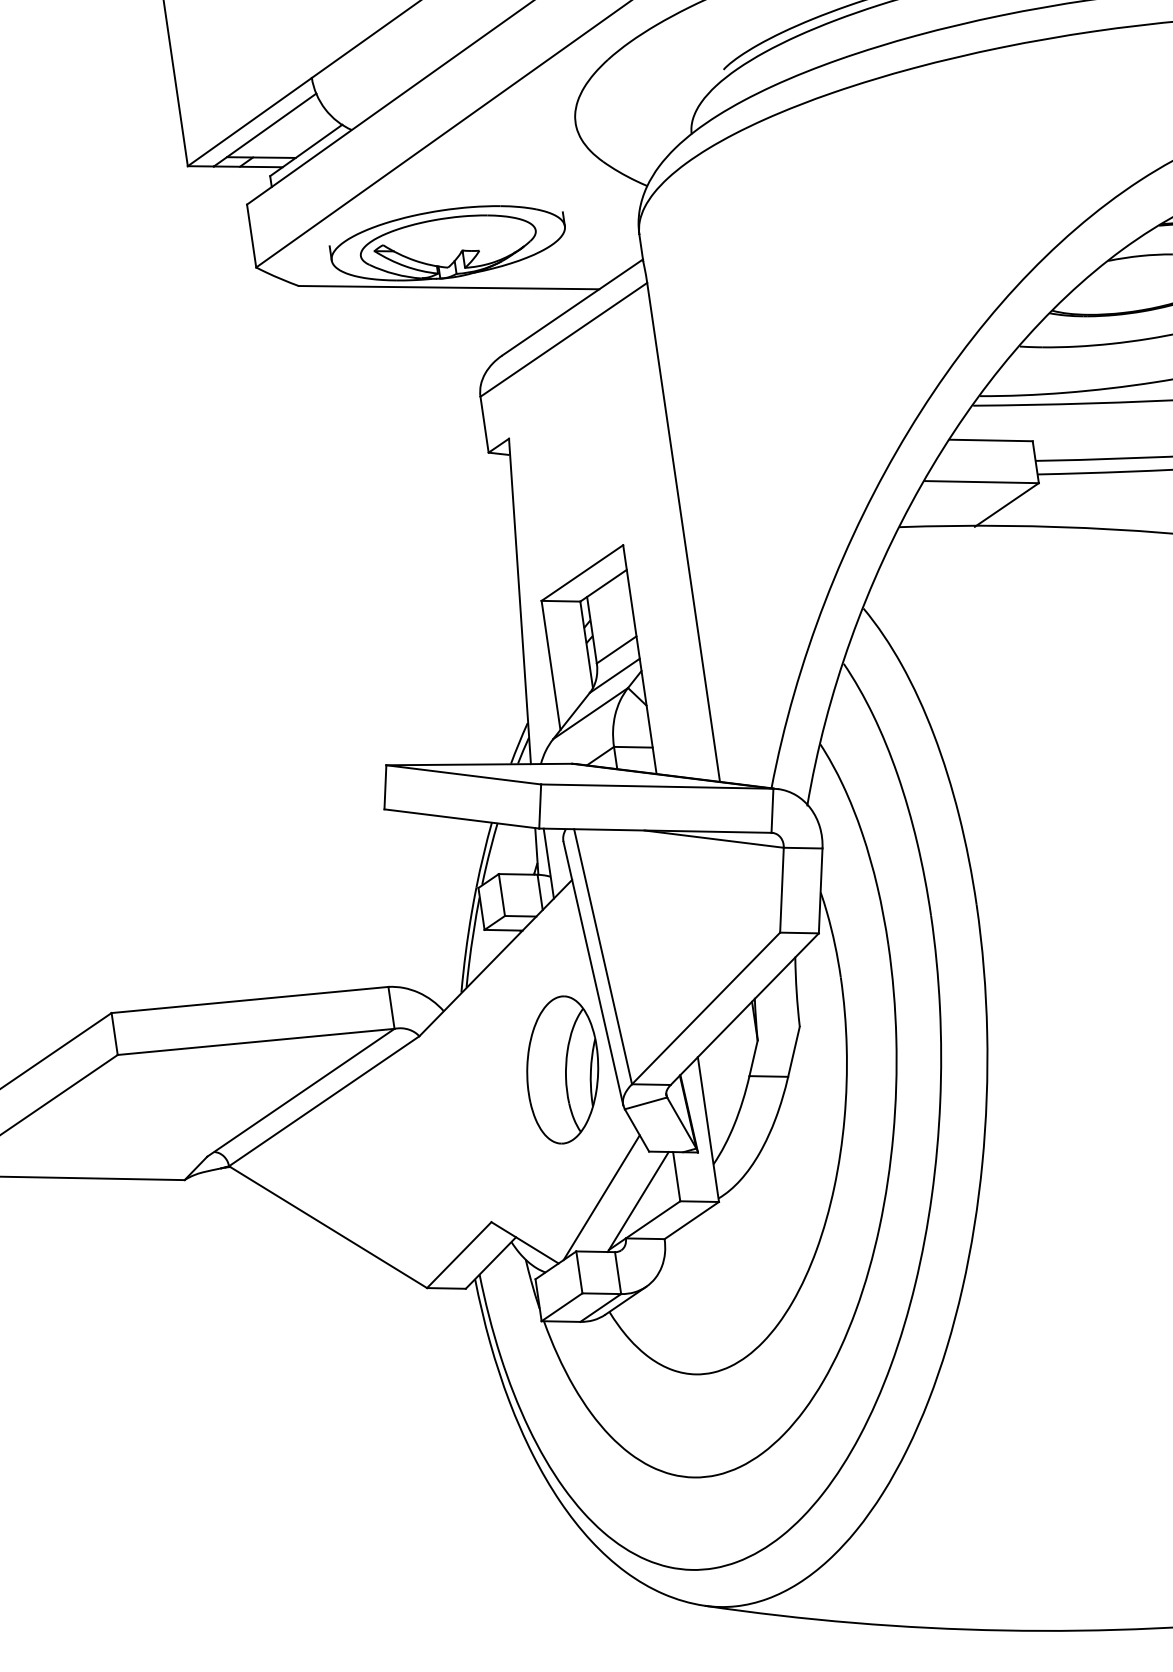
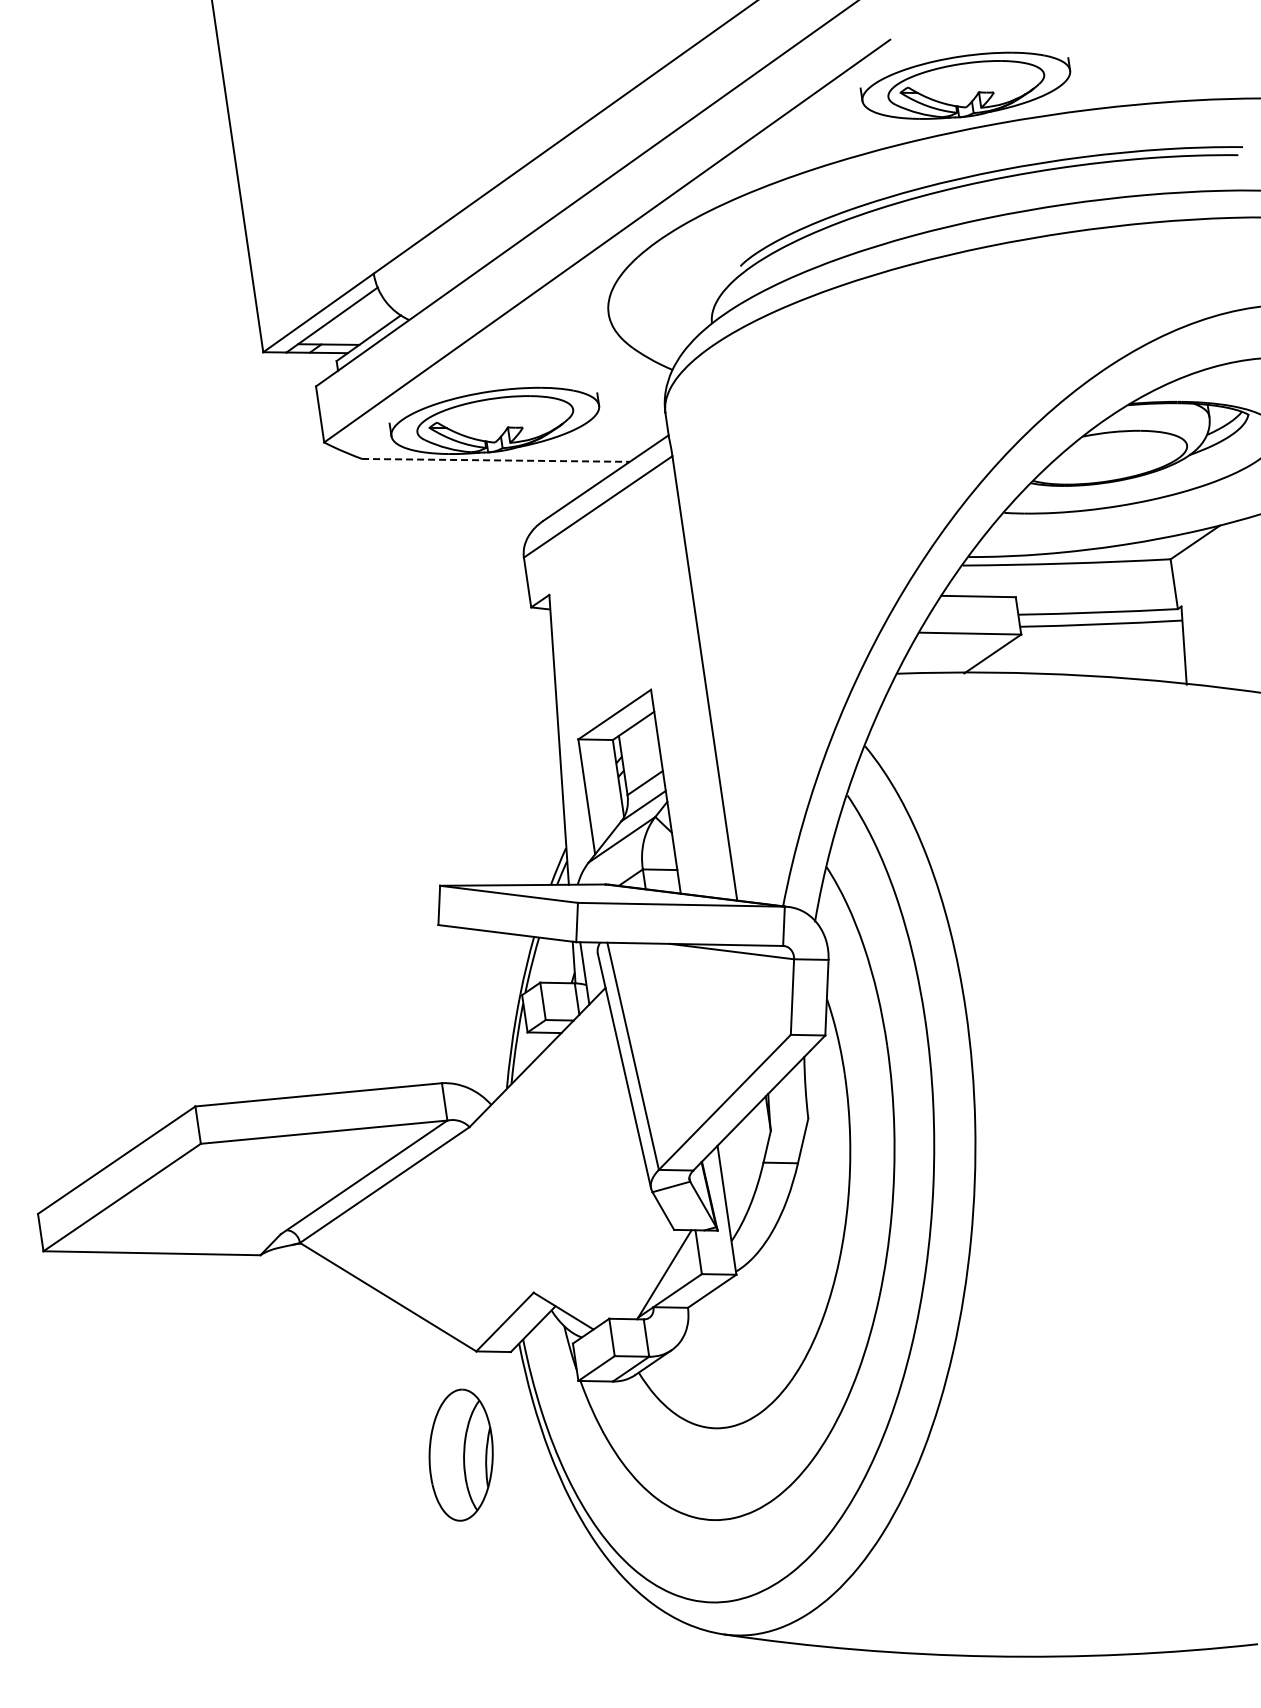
line: (448, 287) -> (495, 460), solid -> dashed
part: (561, 1069) -> (460, 1454), moved
line: (601, 1197) -> (631, 1270), removed

